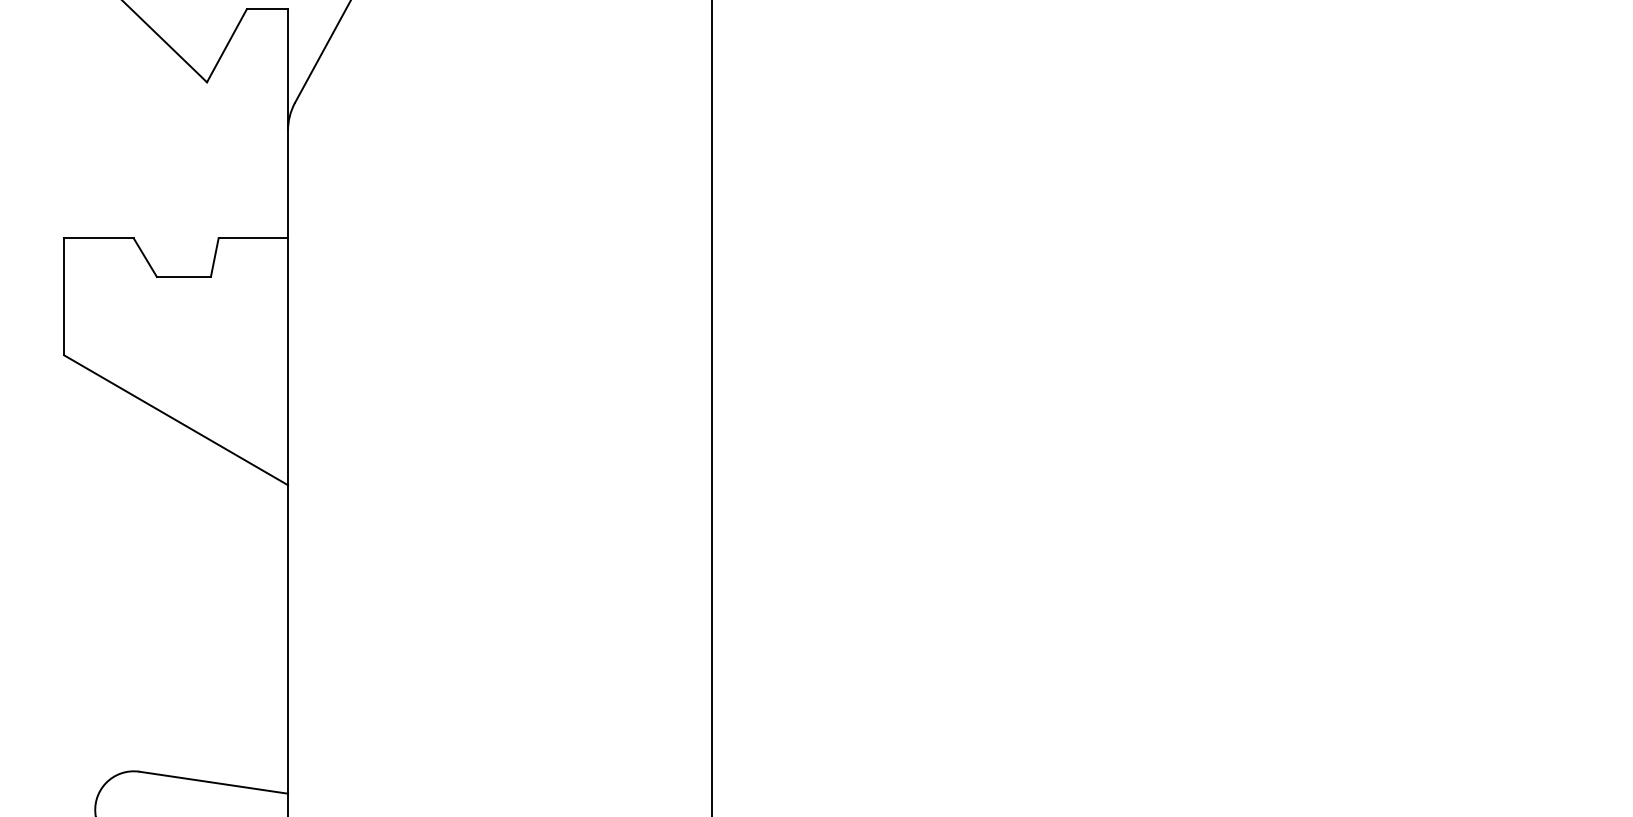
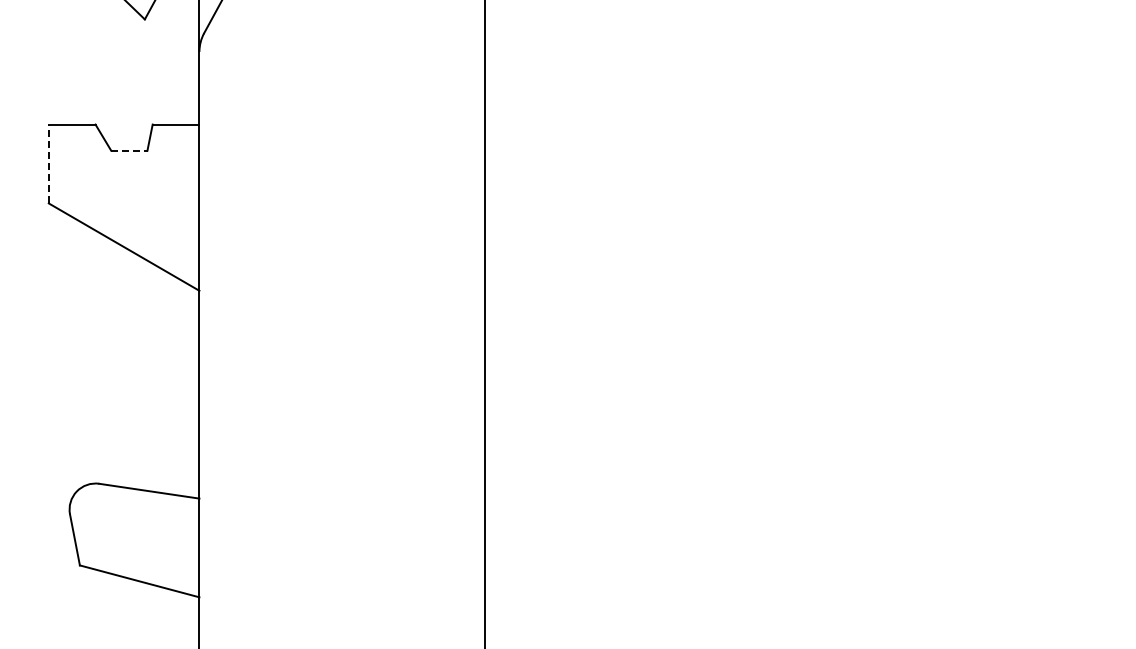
line: (184, 276) -> (129, 150), solid -> dashed
line: (63, 296) -> (48, 163), solid -> dashed

